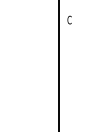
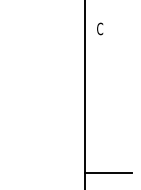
line: (74, 120) -> (107, 173), added

